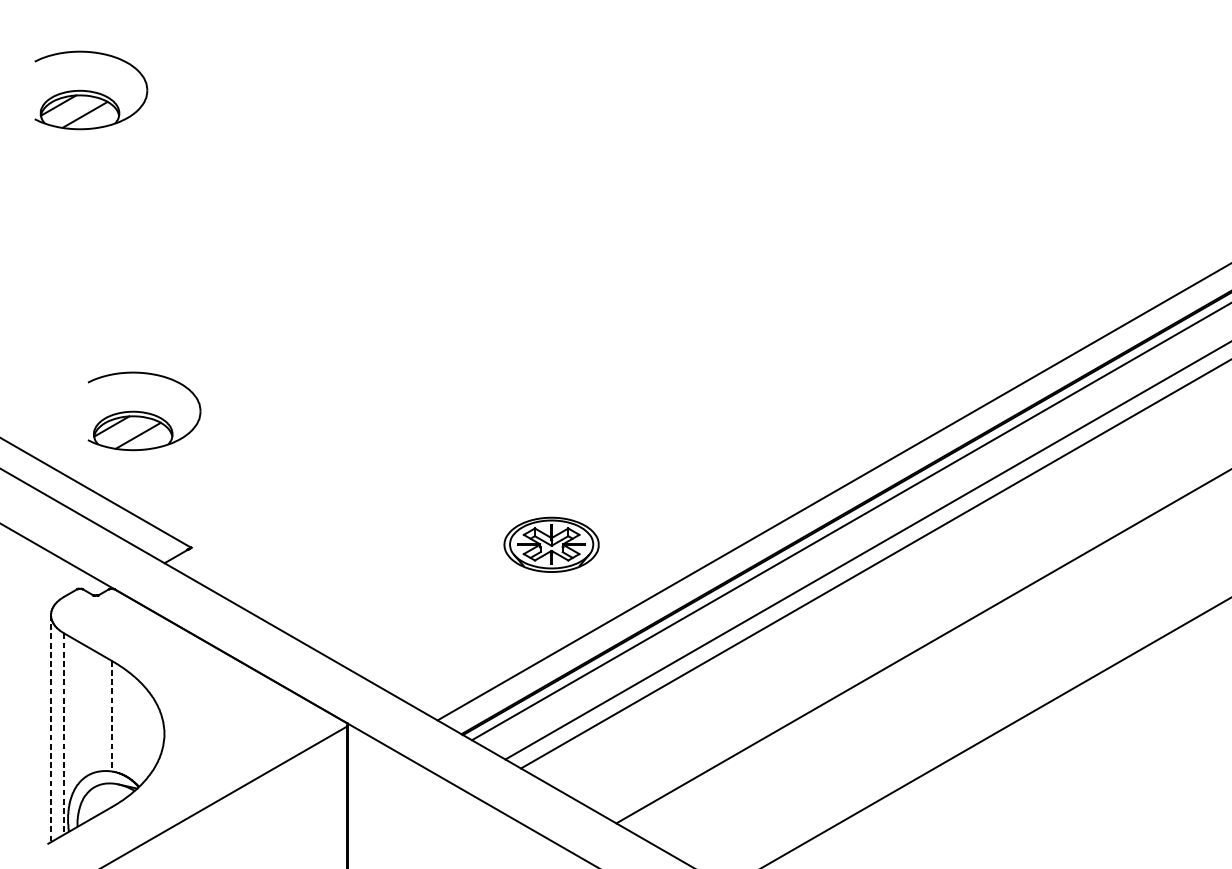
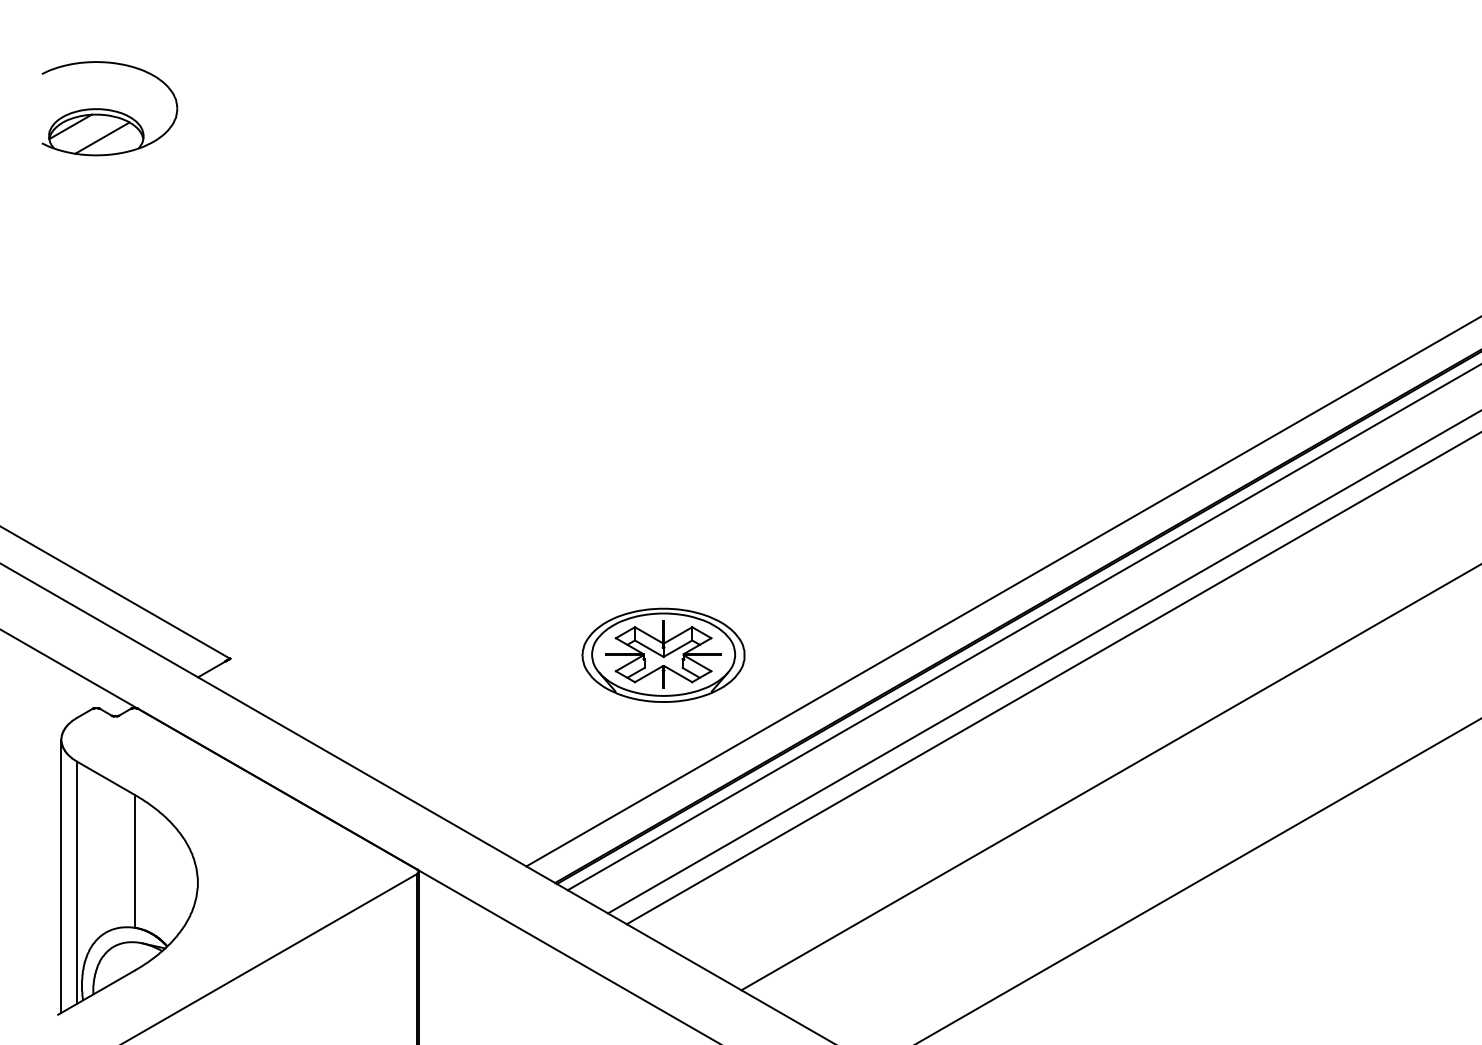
part: (144, 411) -> (173, 494), removed
part: (551, 544) -> (663, 654), size x1.43
line: (111, 716) -> (134, 861), dashed -> solid
line: (51, 728) -> (61, 876), dashed -> solid
line: (64, 734) -> (77, 883), dashed -> solid

